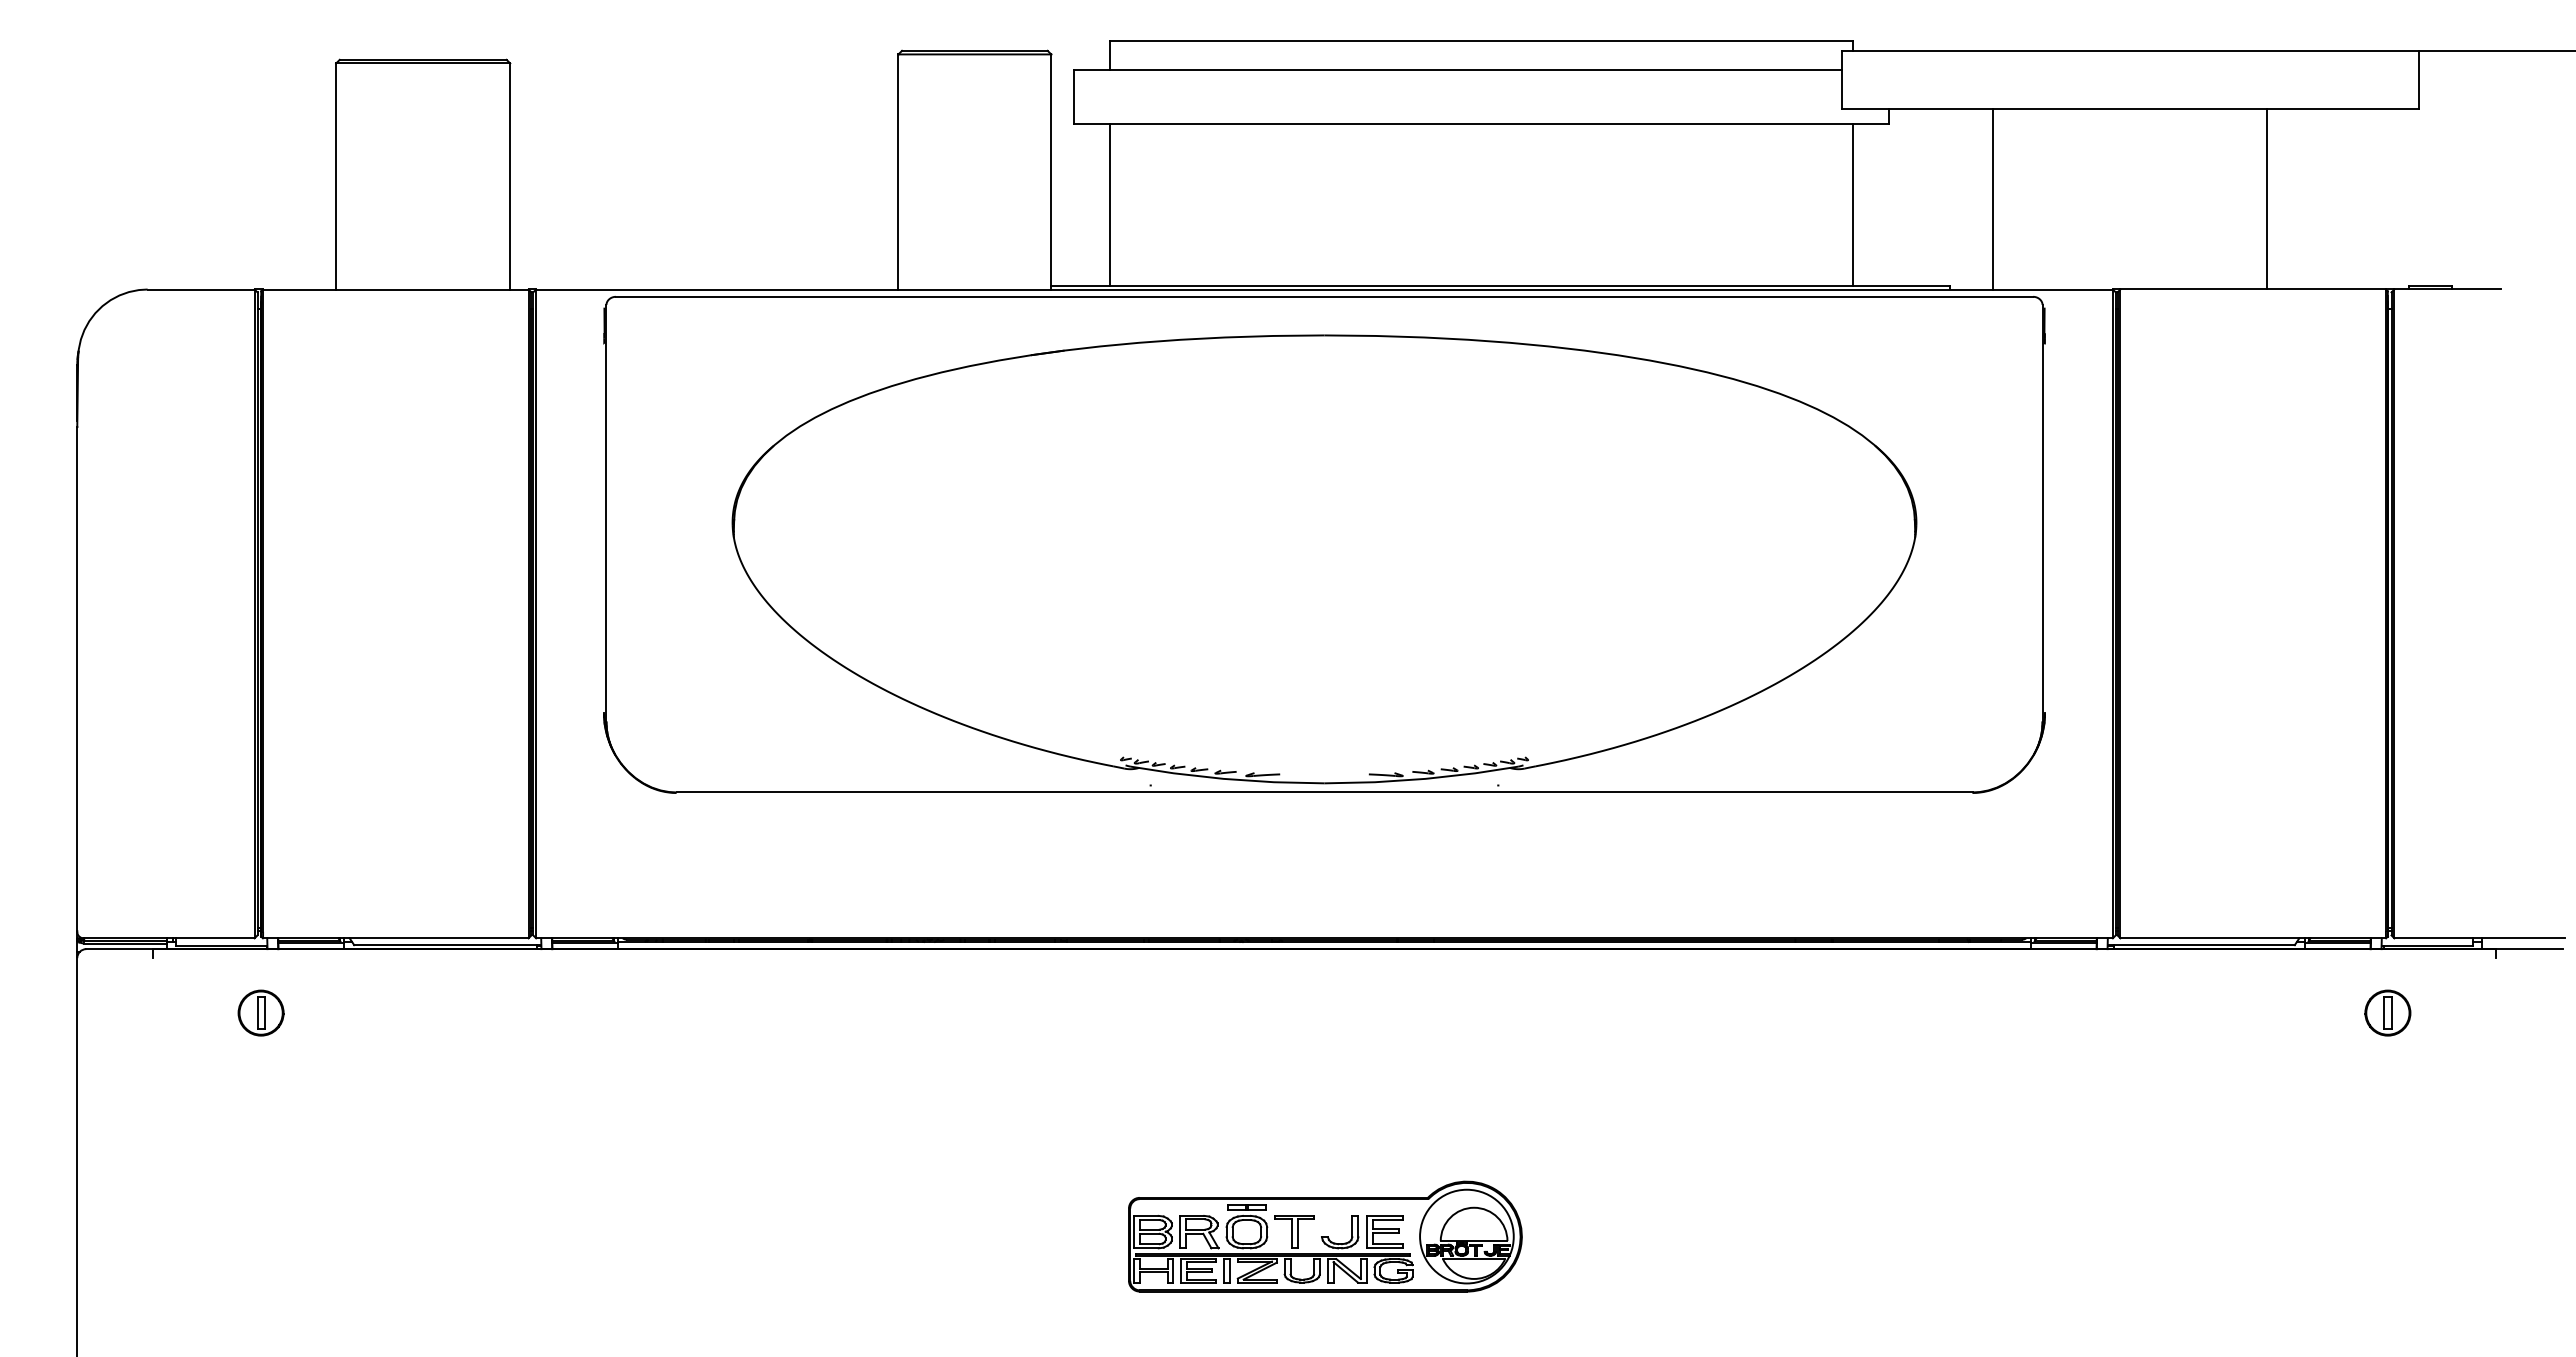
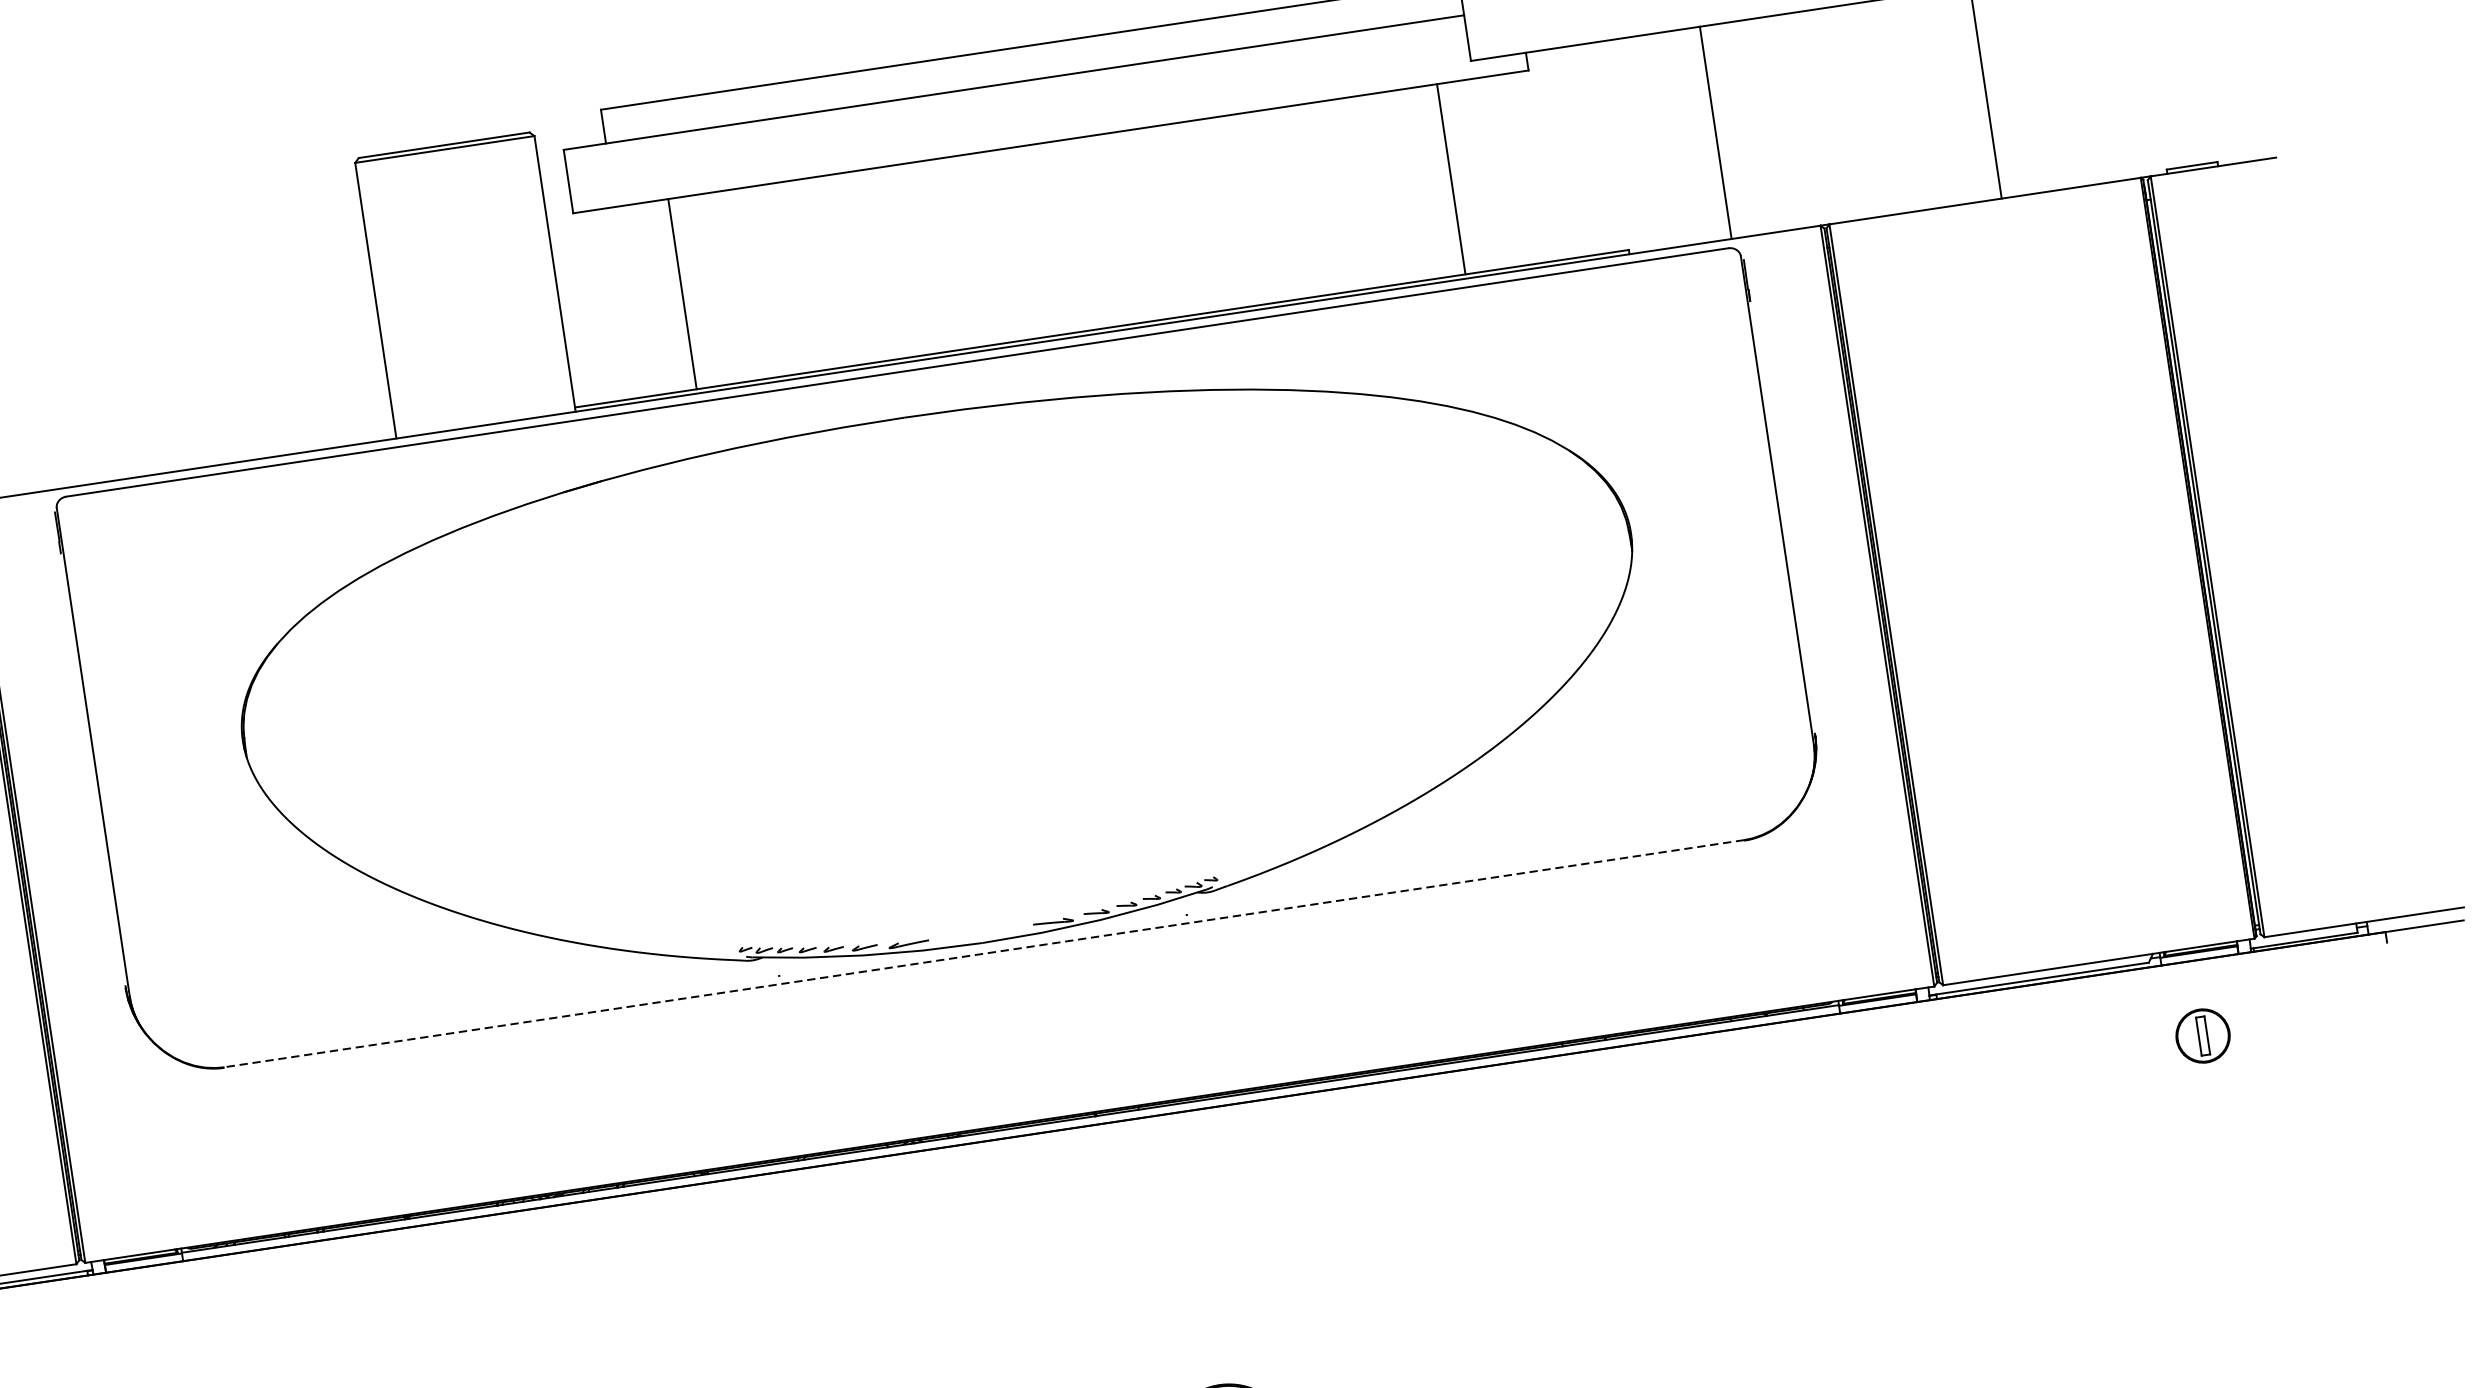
line: (1993, 198) -> (1716, 132), moved
line: (1110, 204) -> (682, 293), moved
line: (1852, 204) -> (1451, 179), moved
line: (1324, 792) -> (984, 953), solid -> dashed
part: (2387, 1012) -> (2202, 1035), moved

